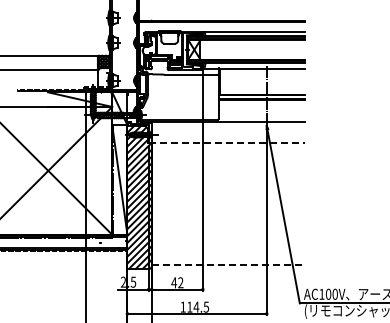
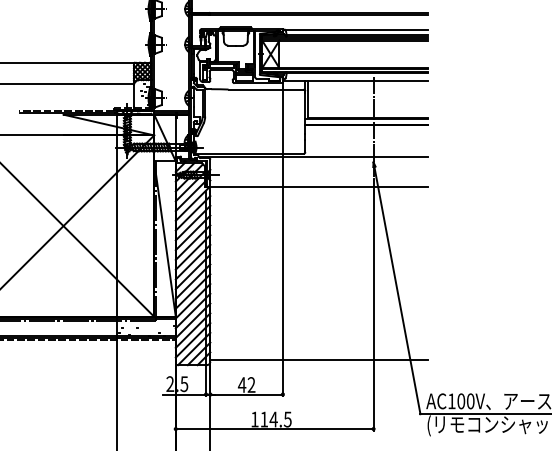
line: (227, 143) -> (317, 187), dashed -> solid
line: (228, 265) -> (319, 360), dashed -> solid

